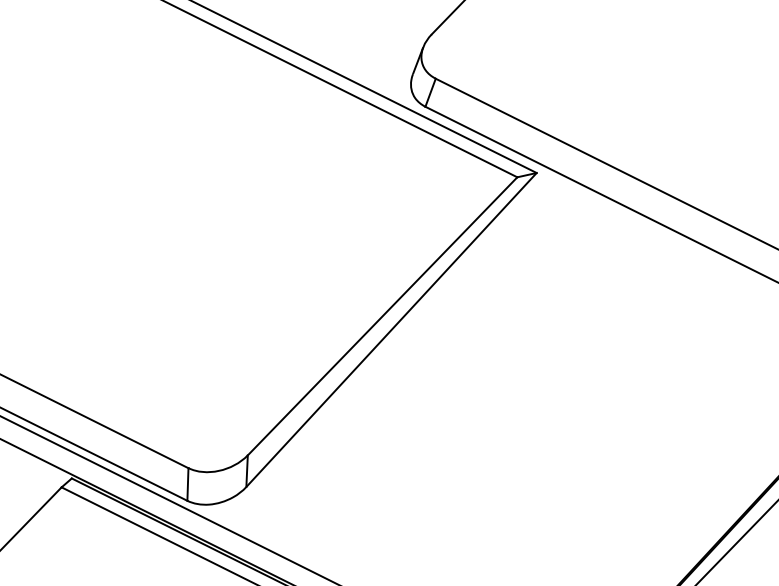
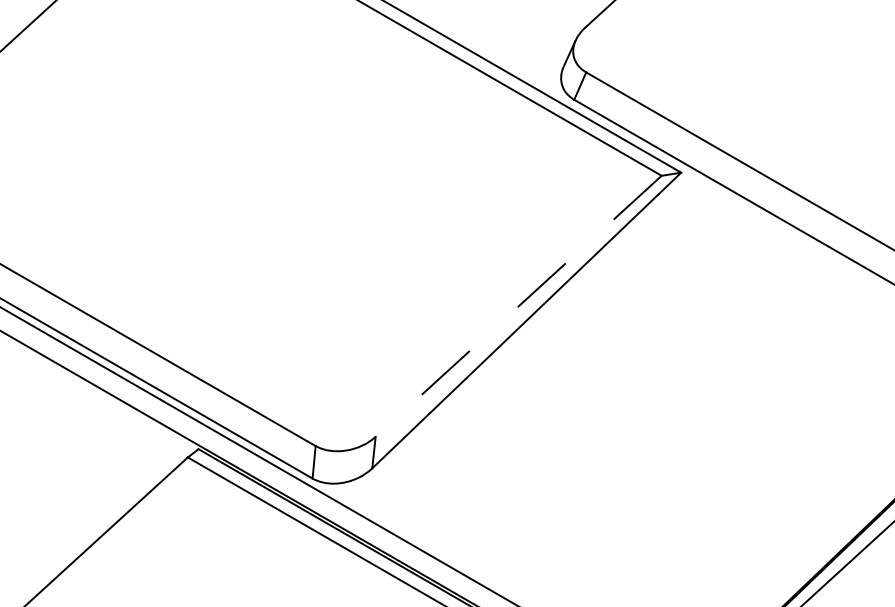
line: (382, 316) -> (518, 306), solid -> dashed

